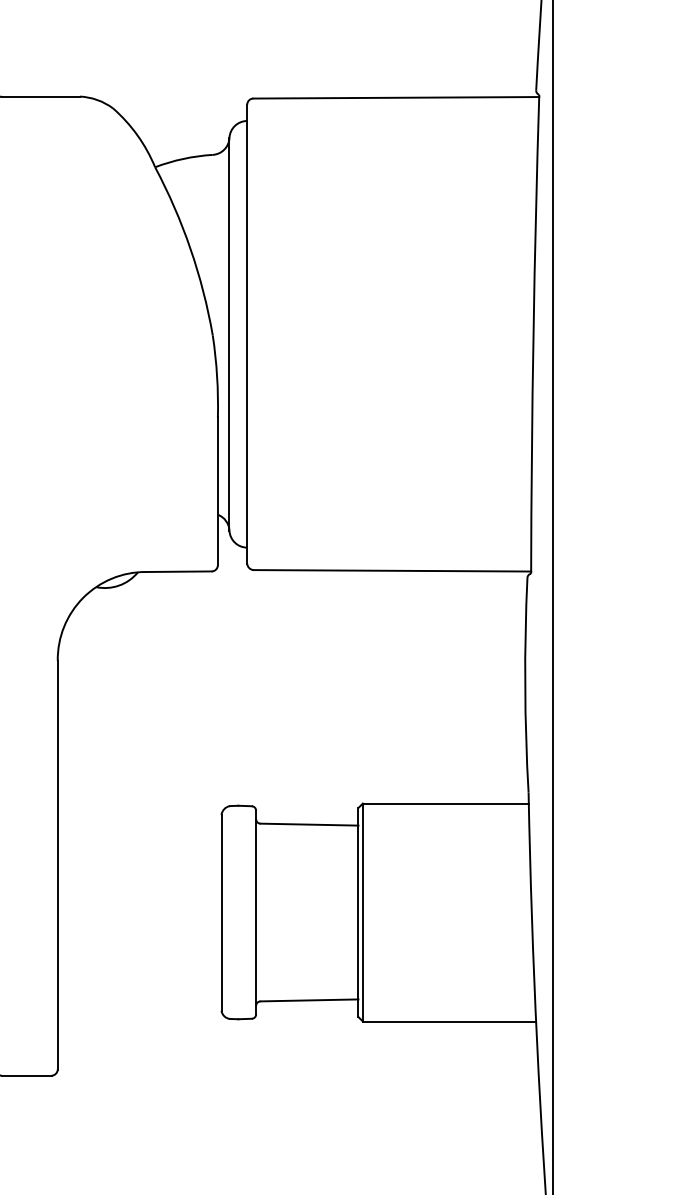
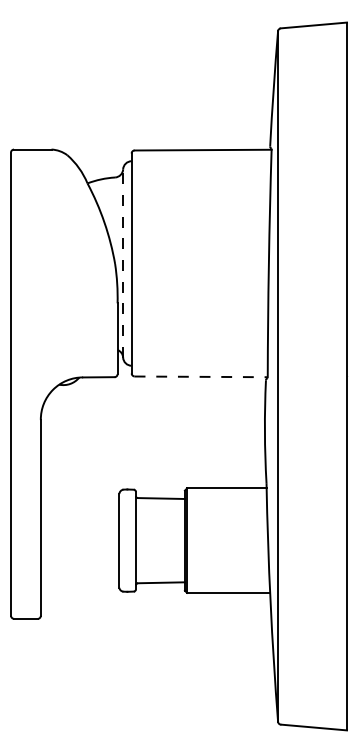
line: (230, 334) -> (123, 263), solid -> dashed
line: (392, 570) -> (201, 376), solid -> dashed

